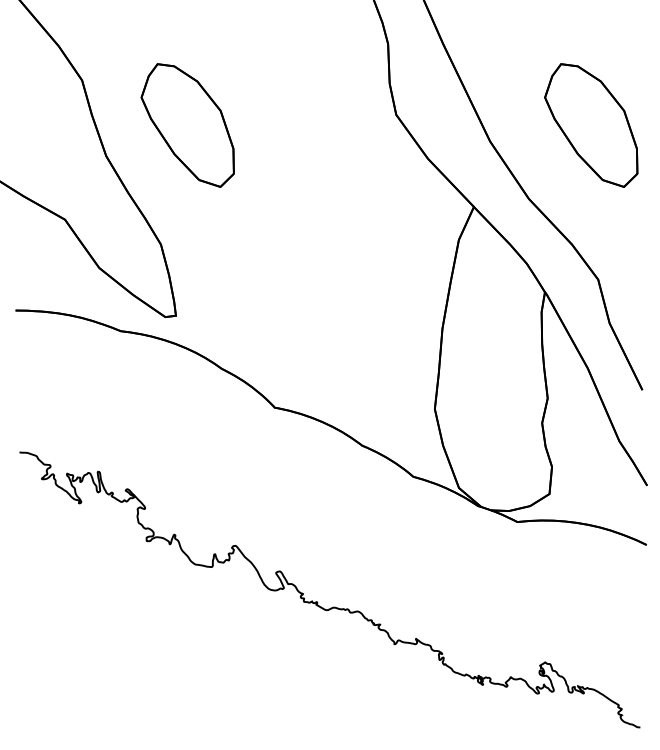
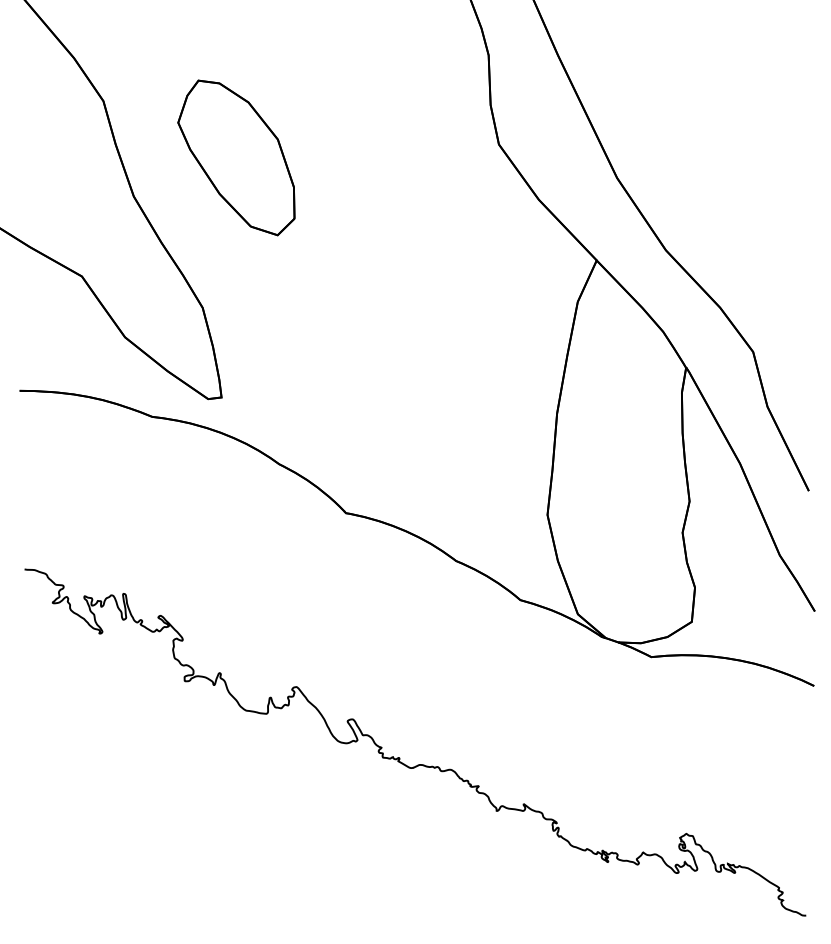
part: (591, 125) -> (744, 157), removed

